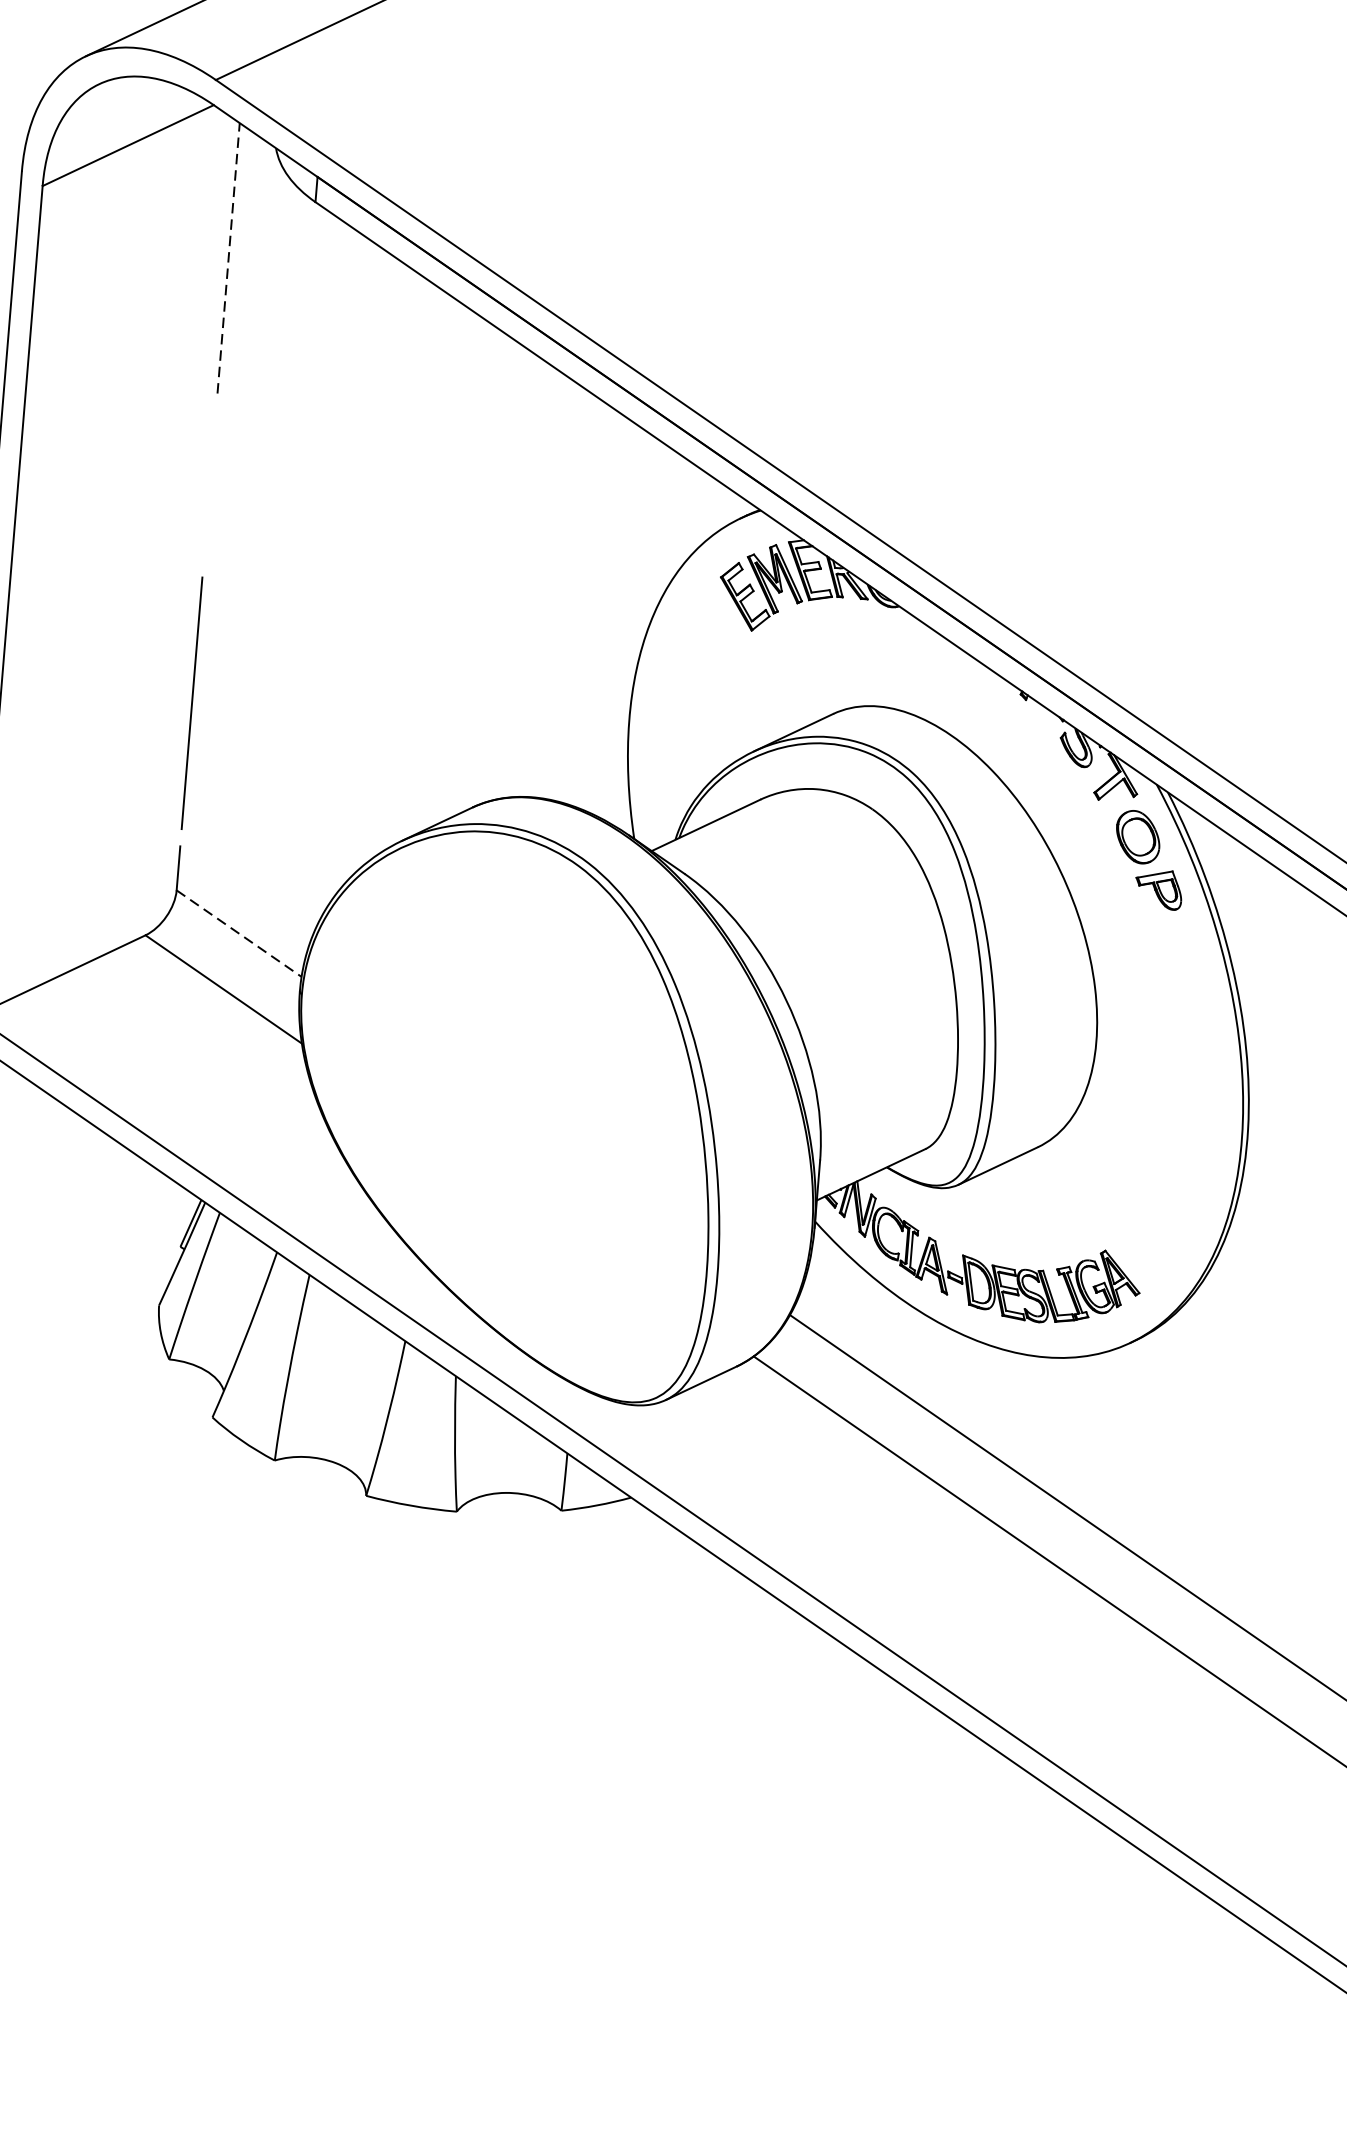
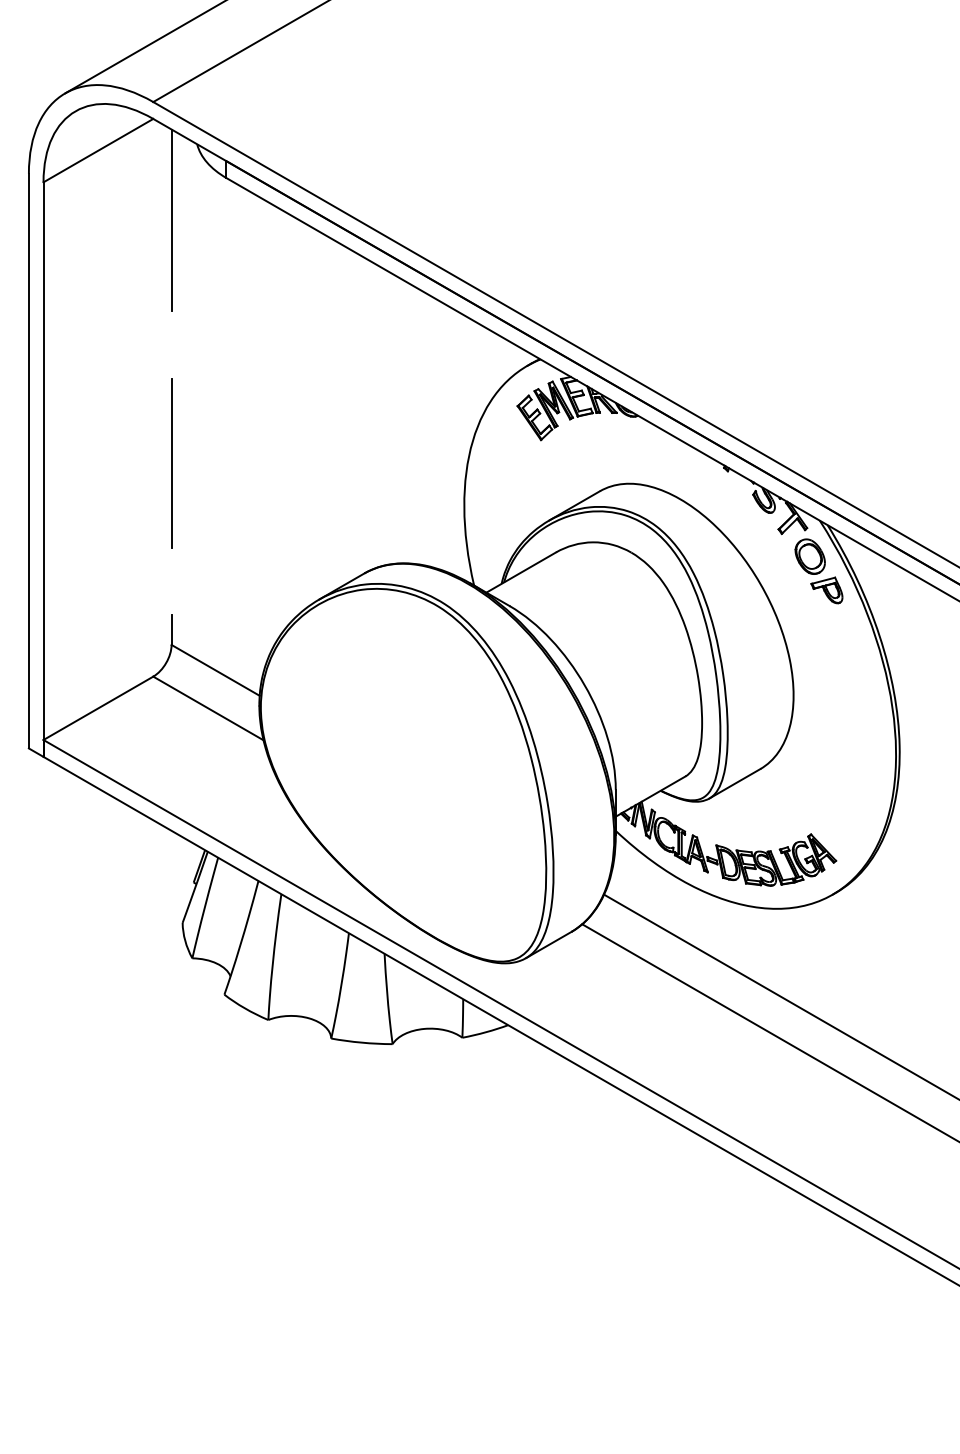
line: (228, 258) -> (171, 220), dashed -> solid
line: (191, 703) -> (171, 463), moved
line: (238, 933) -> (215, 670), dashed -> solid

